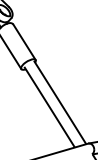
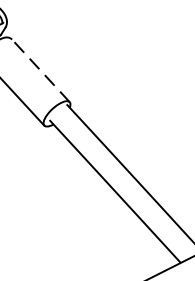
line: (24, 42) -> (40, 71), solid -> dashed

